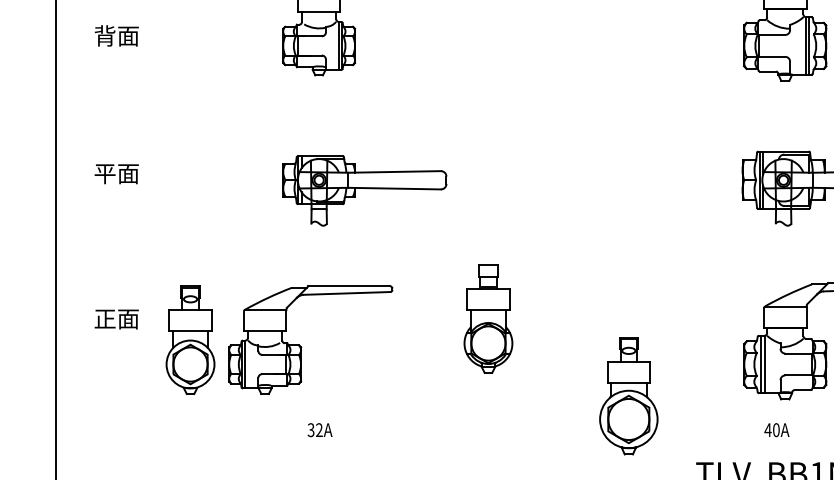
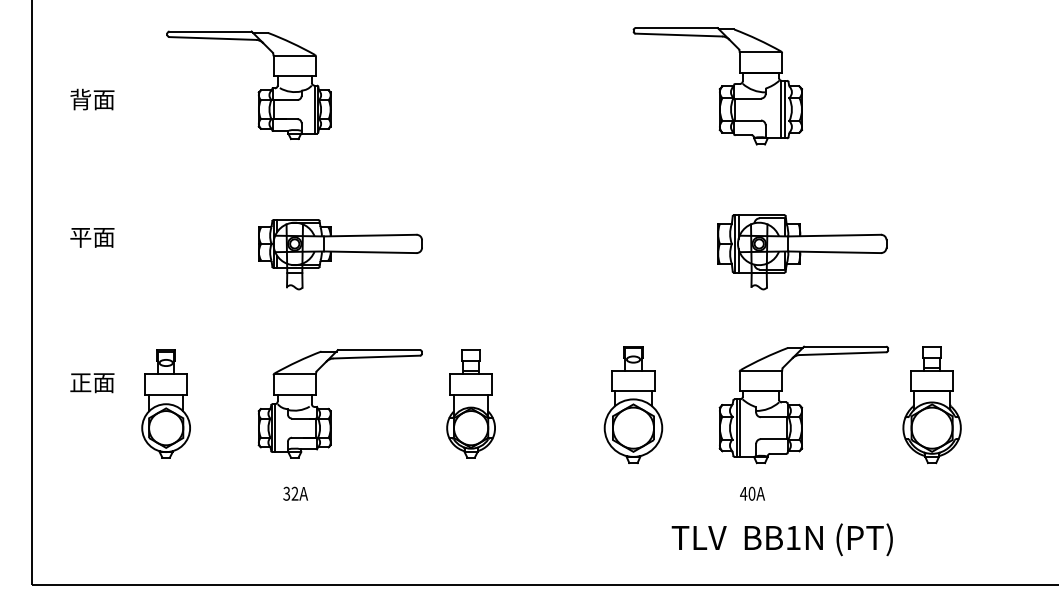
part: (487, 318) -> (470, 403), moved
part: (301, 346) -> (331, 410), moved
part: (628, 395) -> (633, 404), moved

